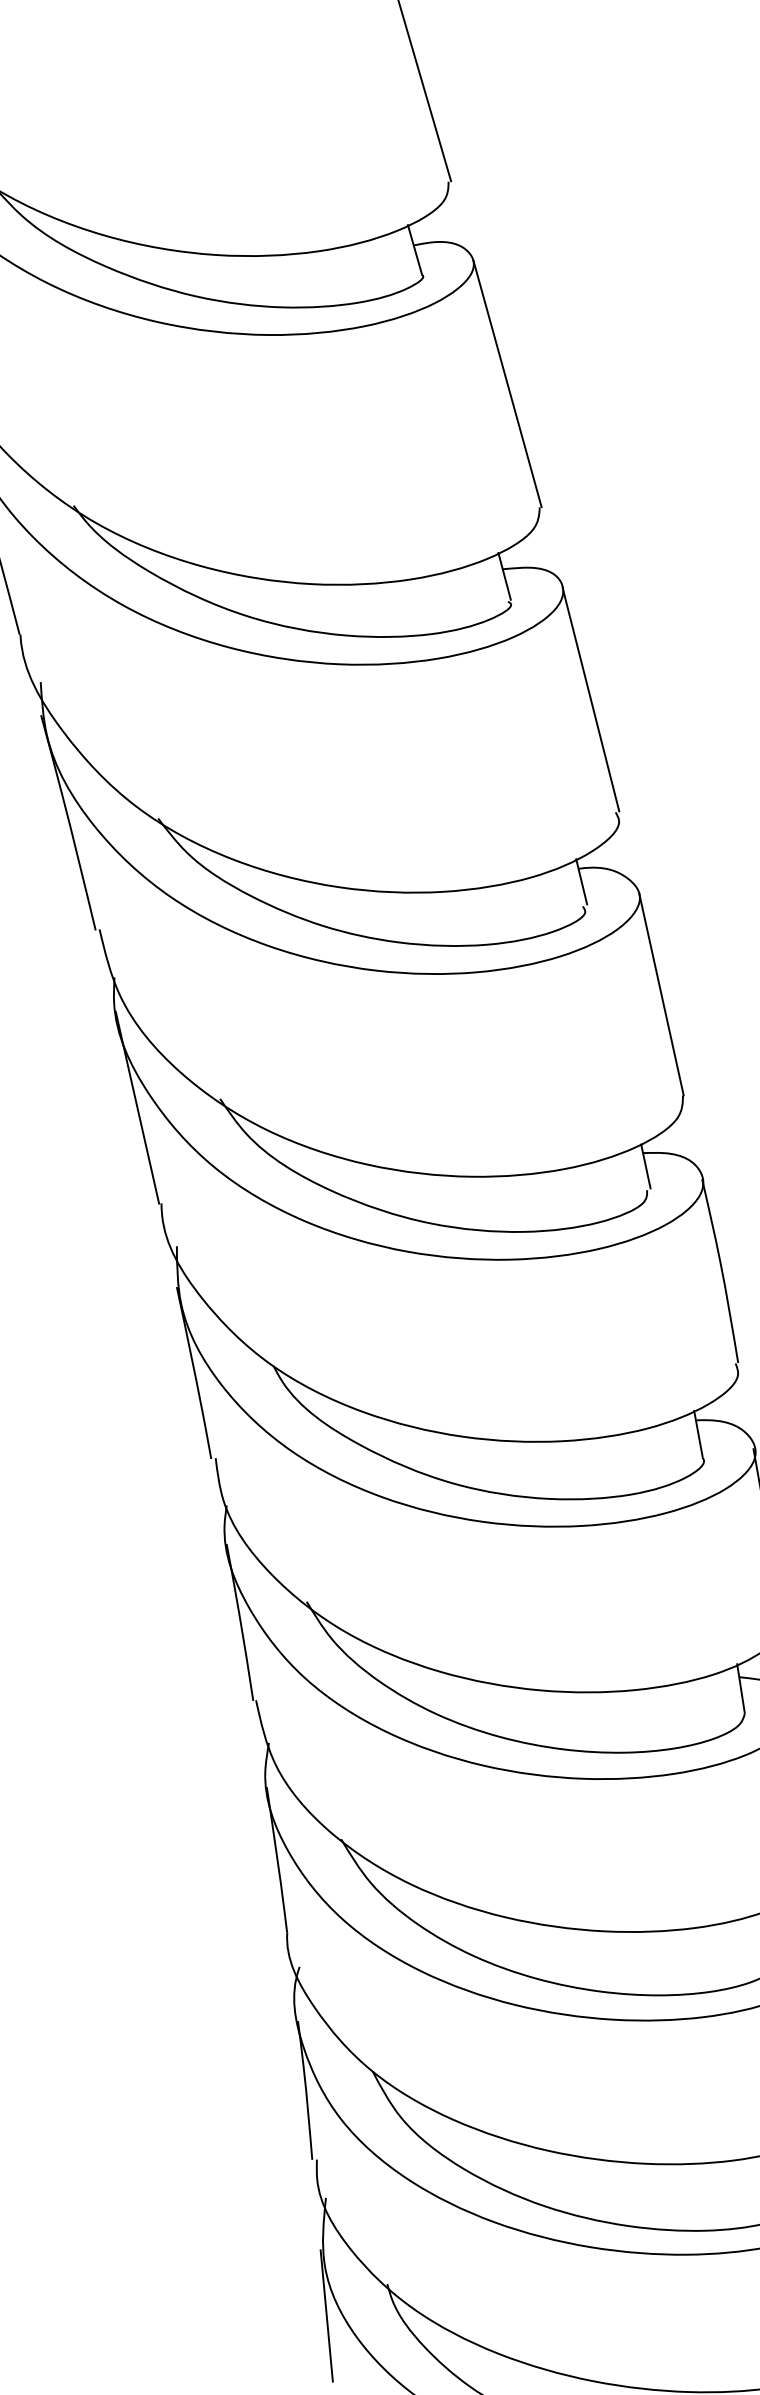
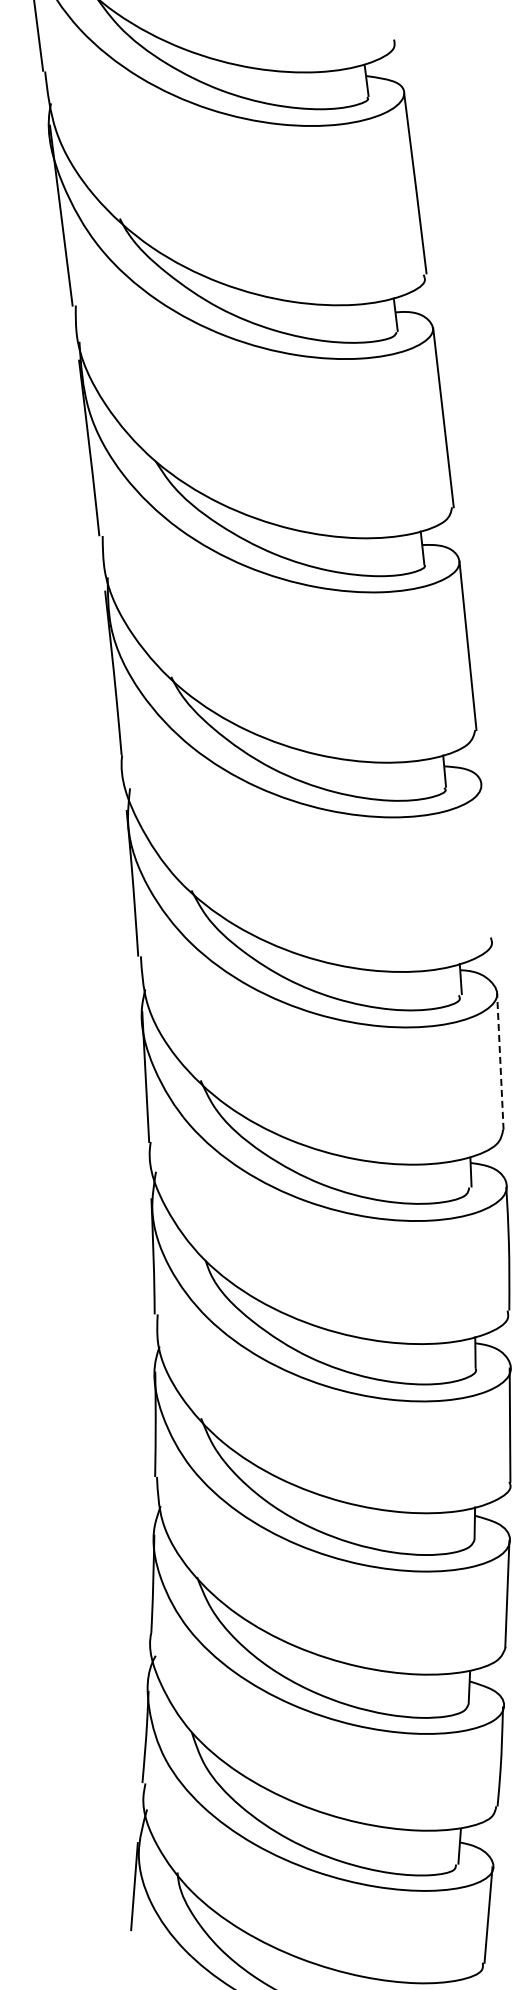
line: (591, 699) -> (487, 861), removed
line: (661, 994) -> (500, 1061), solid -> dashed

